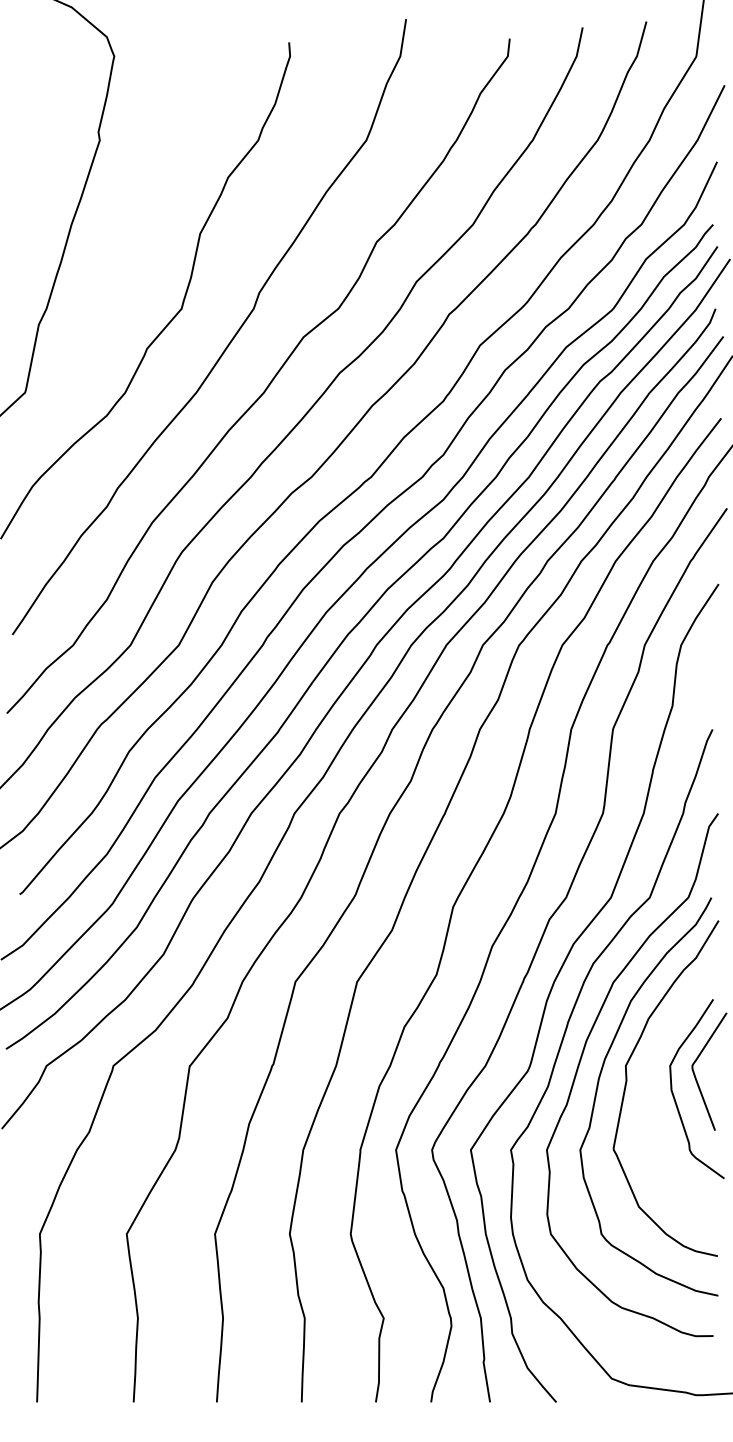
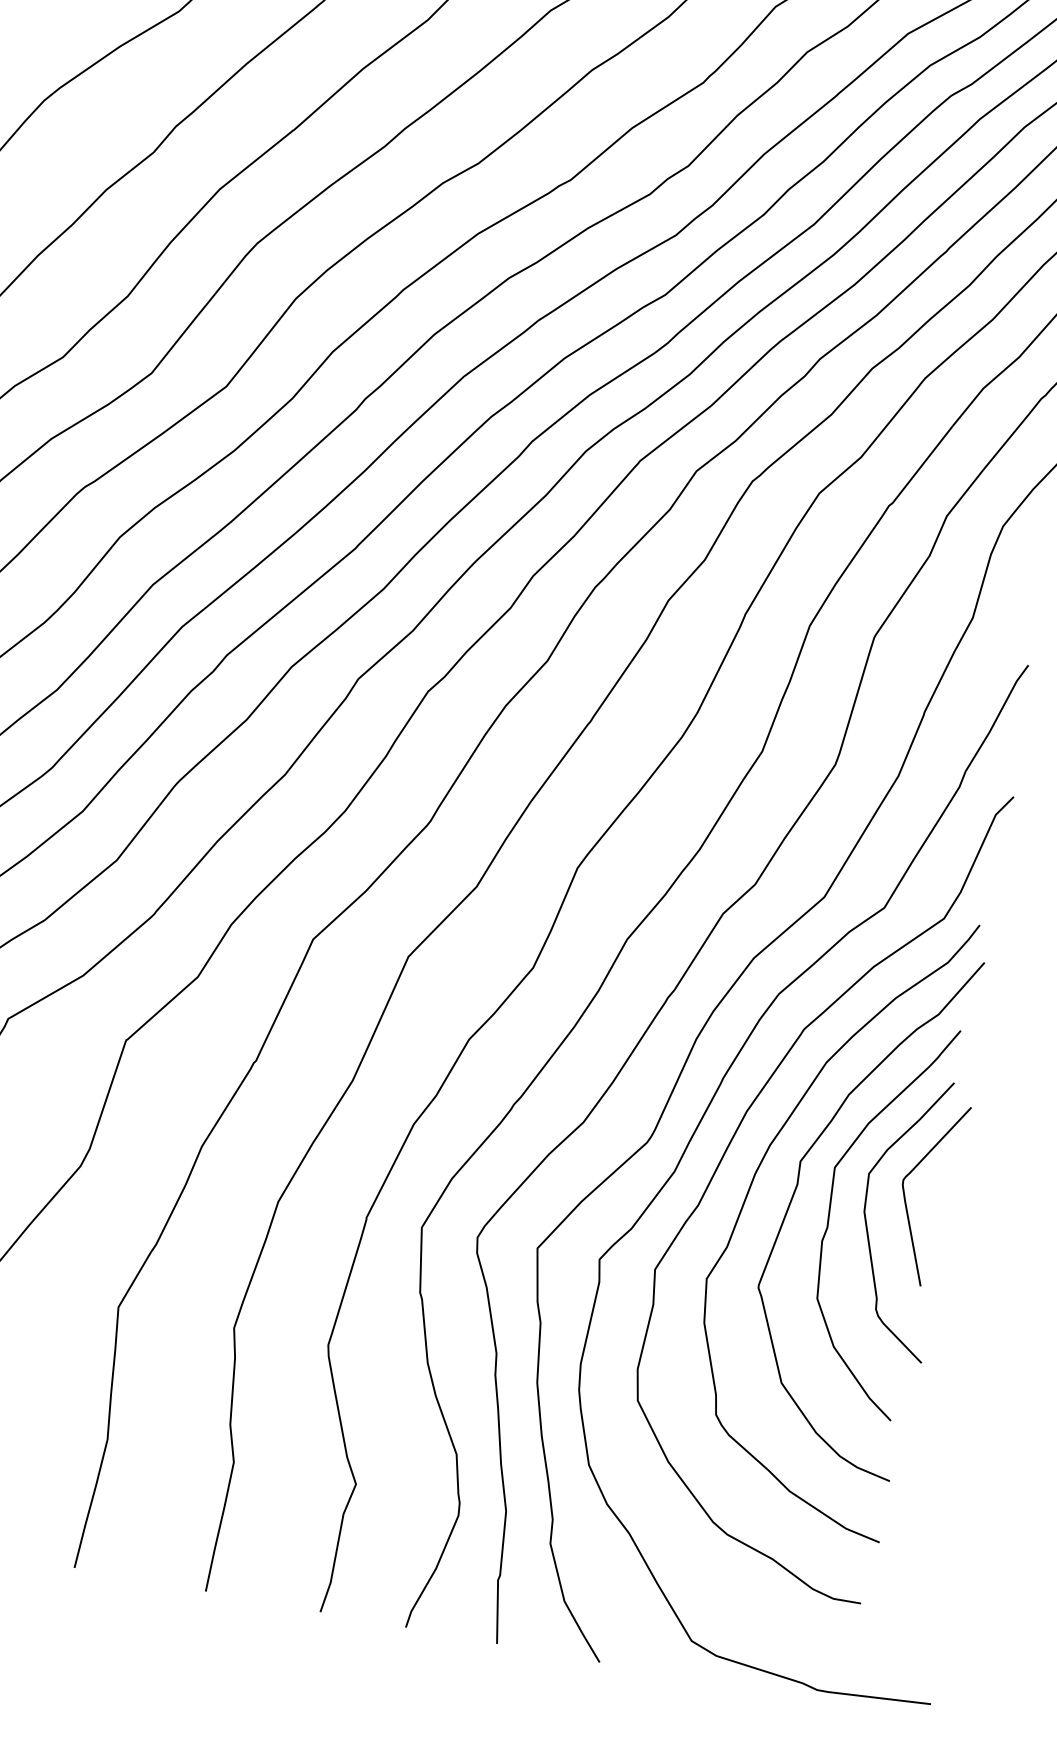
curve: (650, 1091) -> (831, 1207), added

